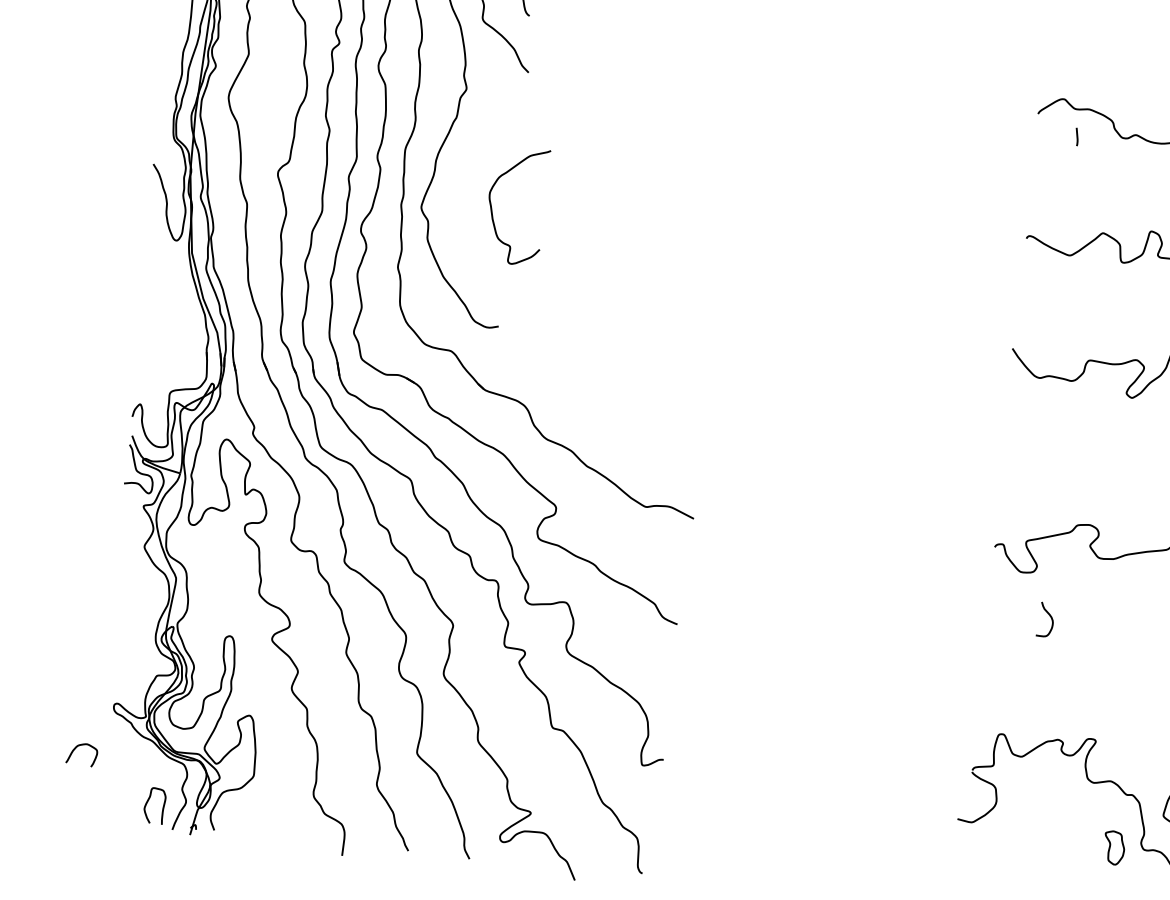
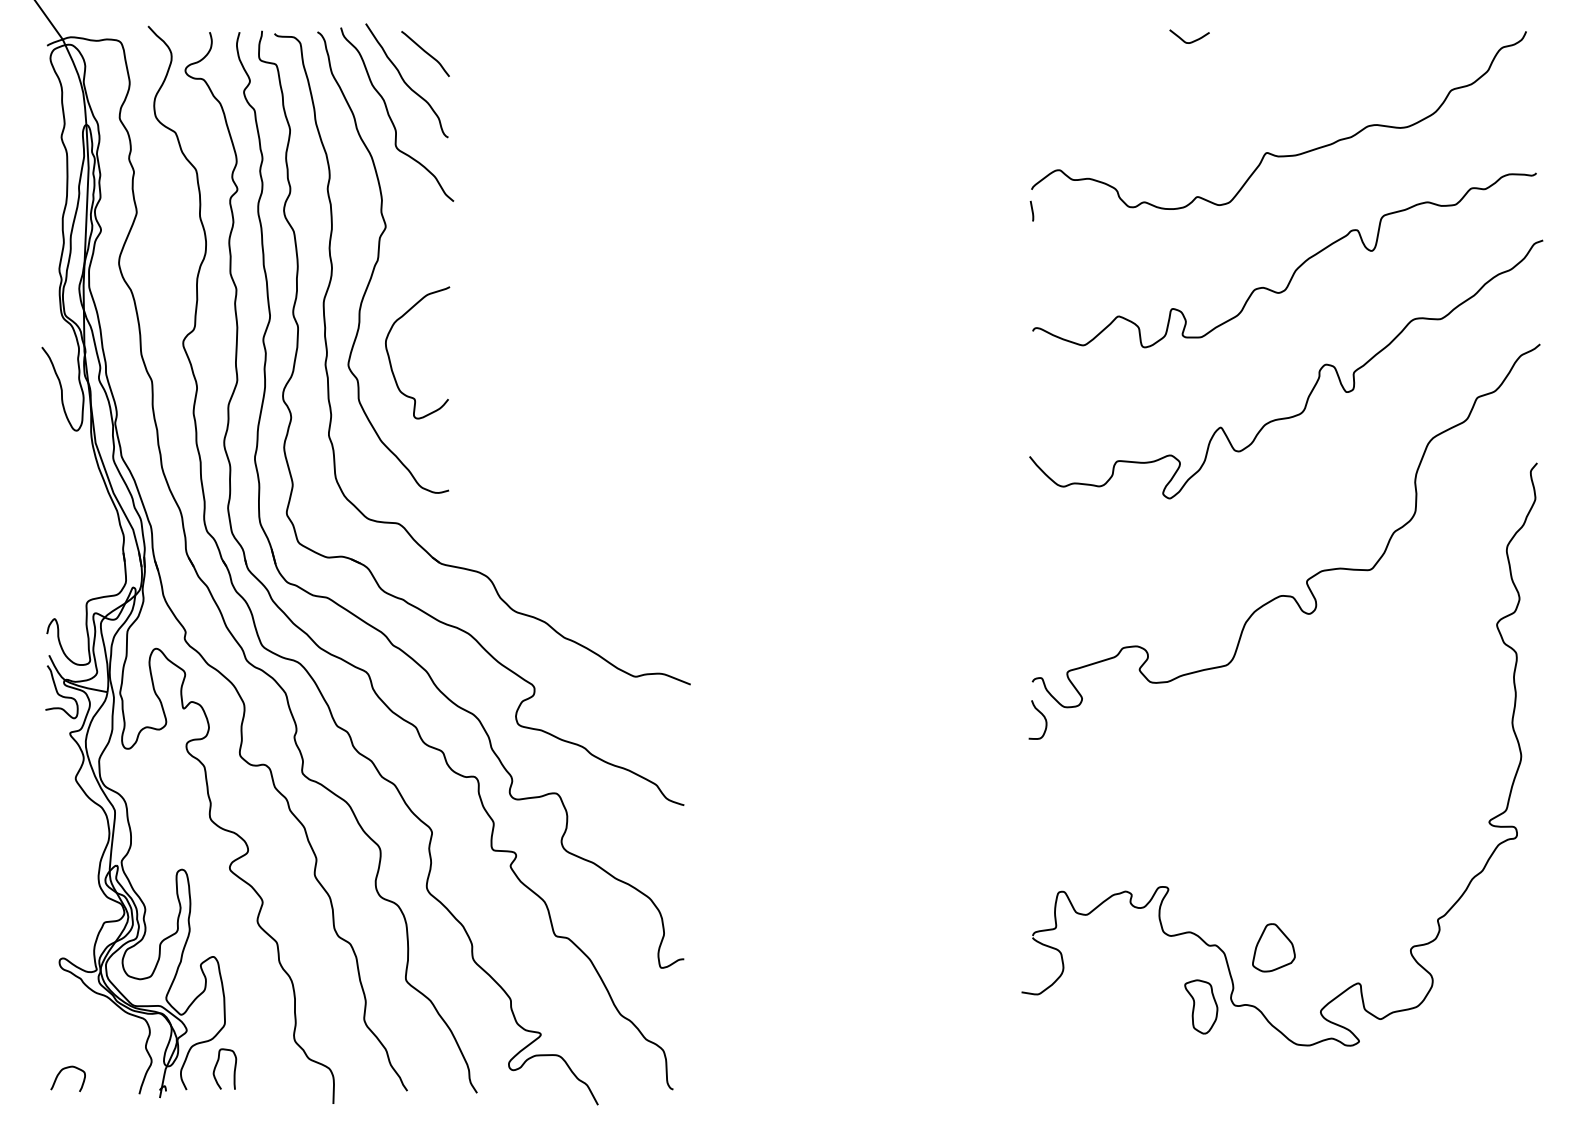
line: (1076, 136) -> (1031, 210), moved
curve: (492, 208) -> (390, 358), moved
curve: (1049, 617) -> (1042, 716), moved
curve: (75, 749) -> (60, 1073), moved
curve: (148, 801) -> (217, 1064), moved
part: (1114, 847) -> (1201, 1006), size x1.43

